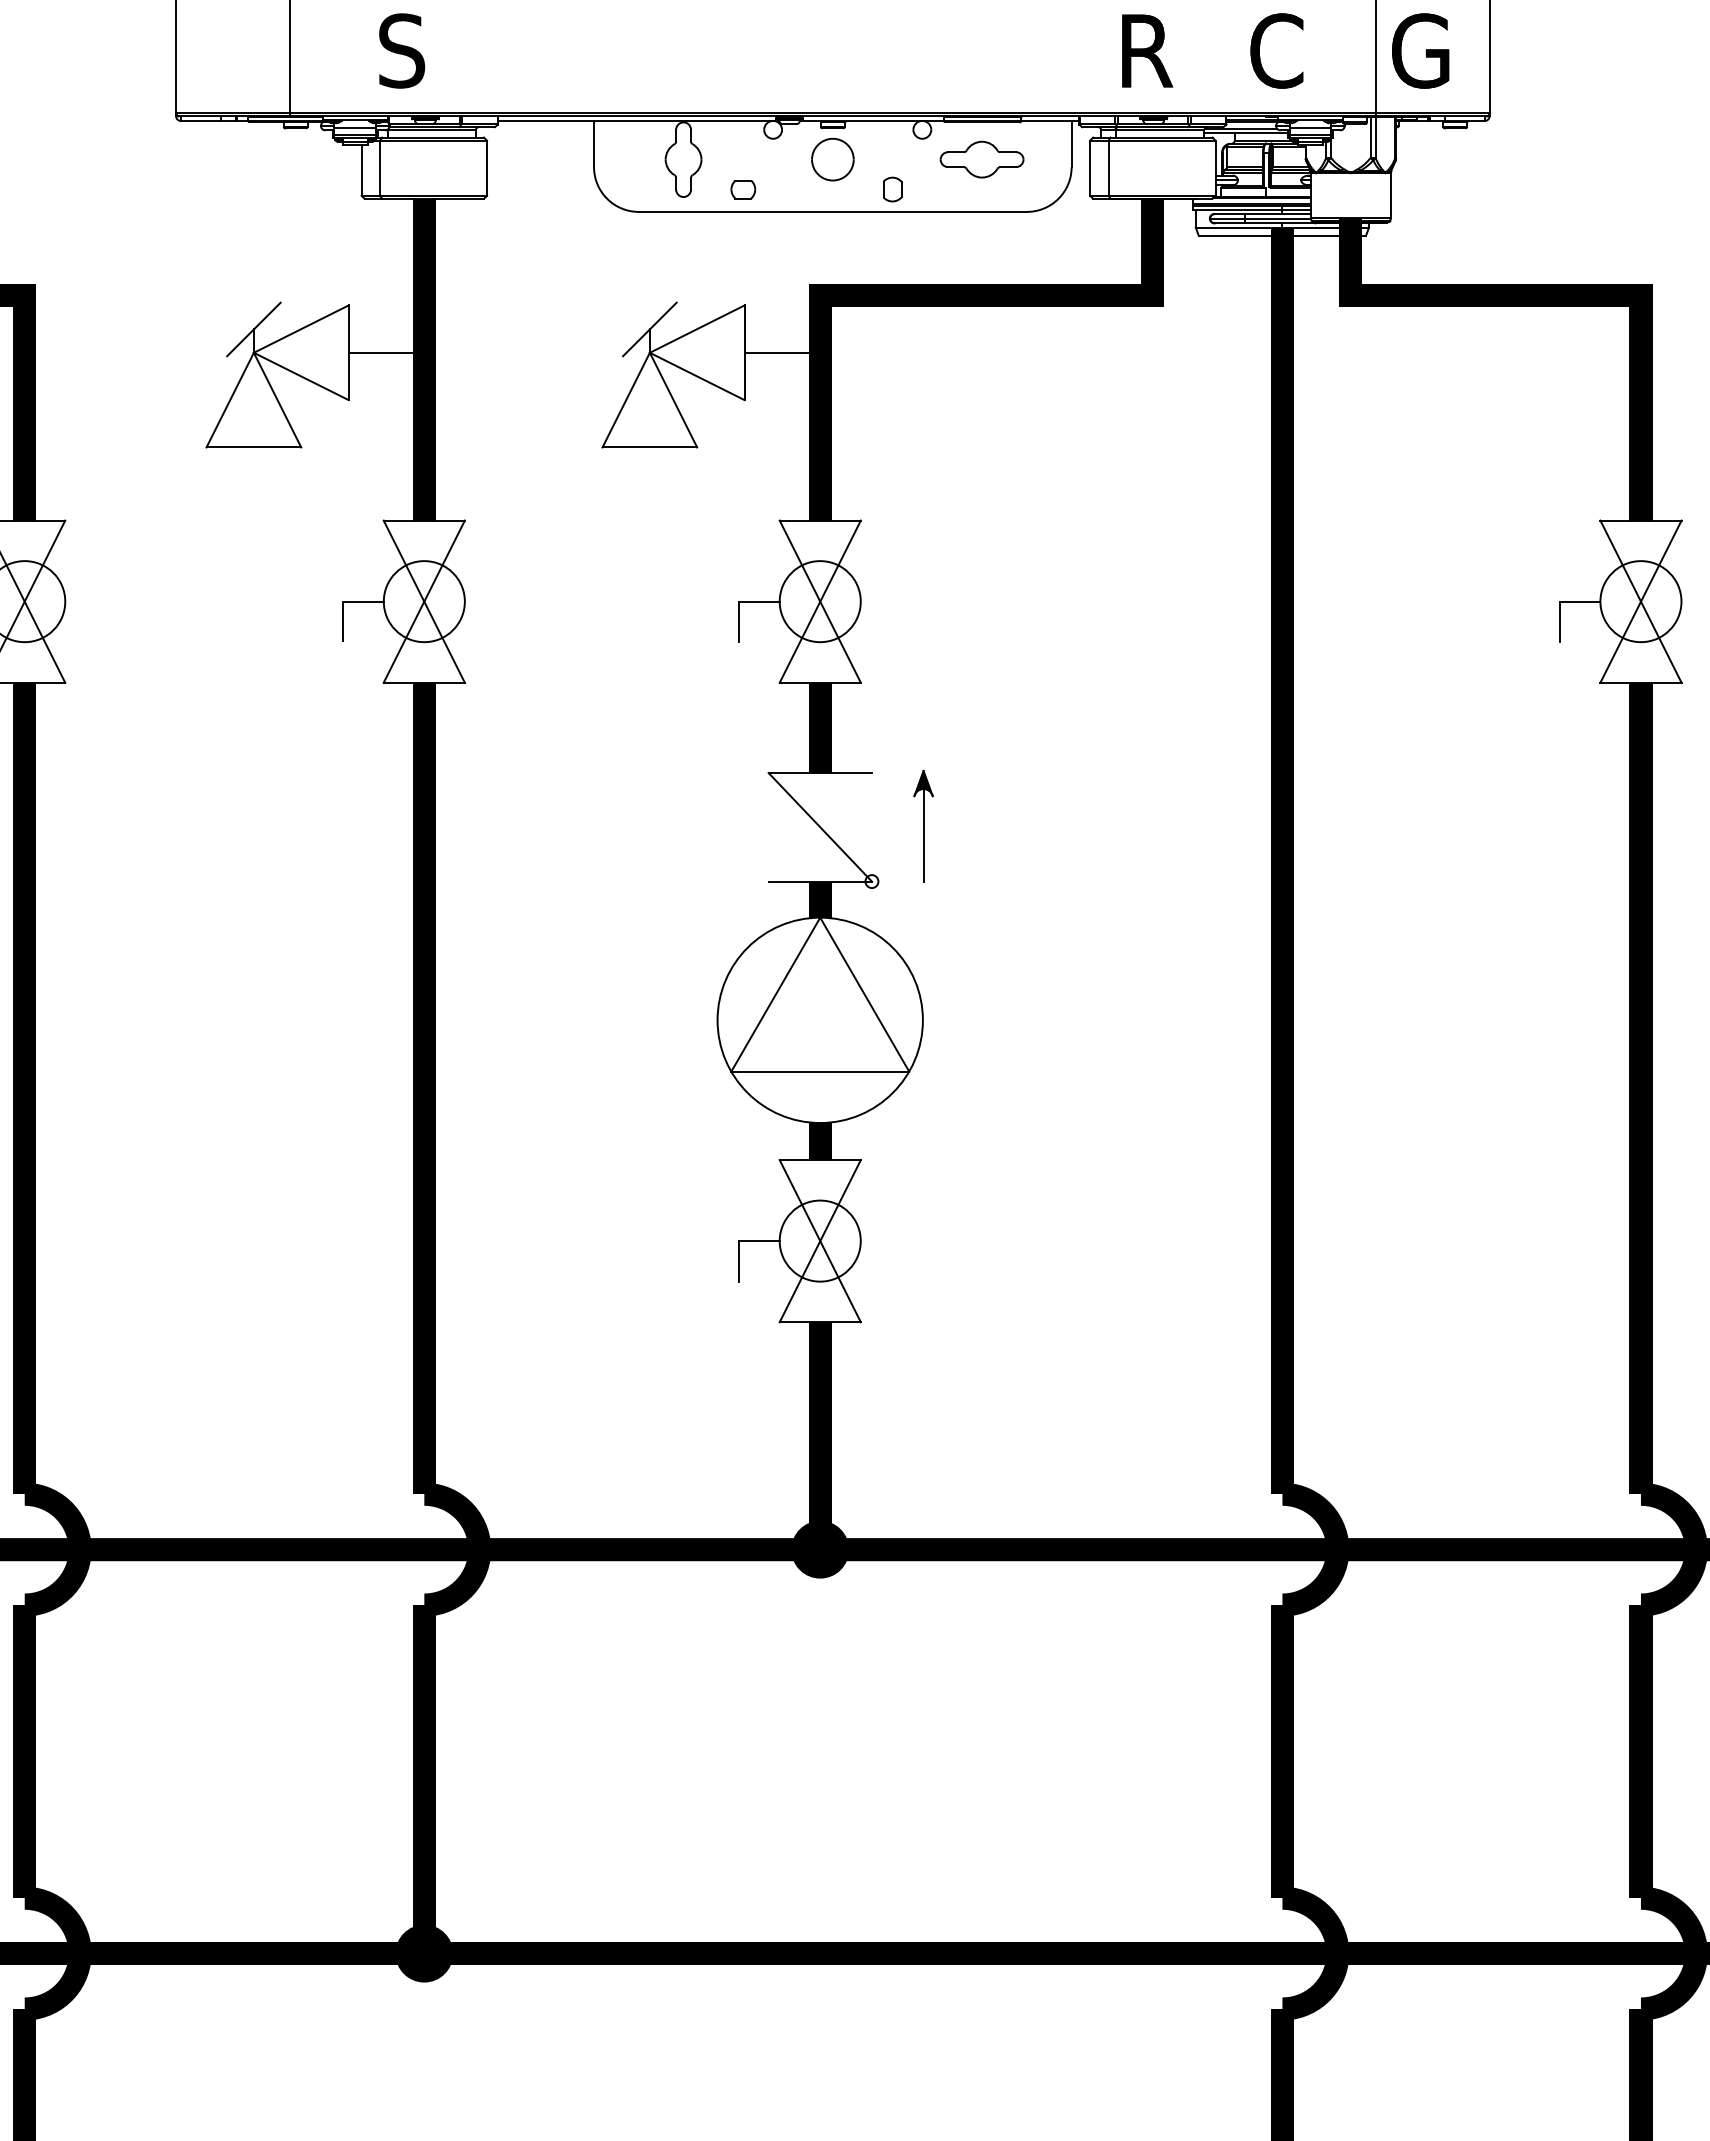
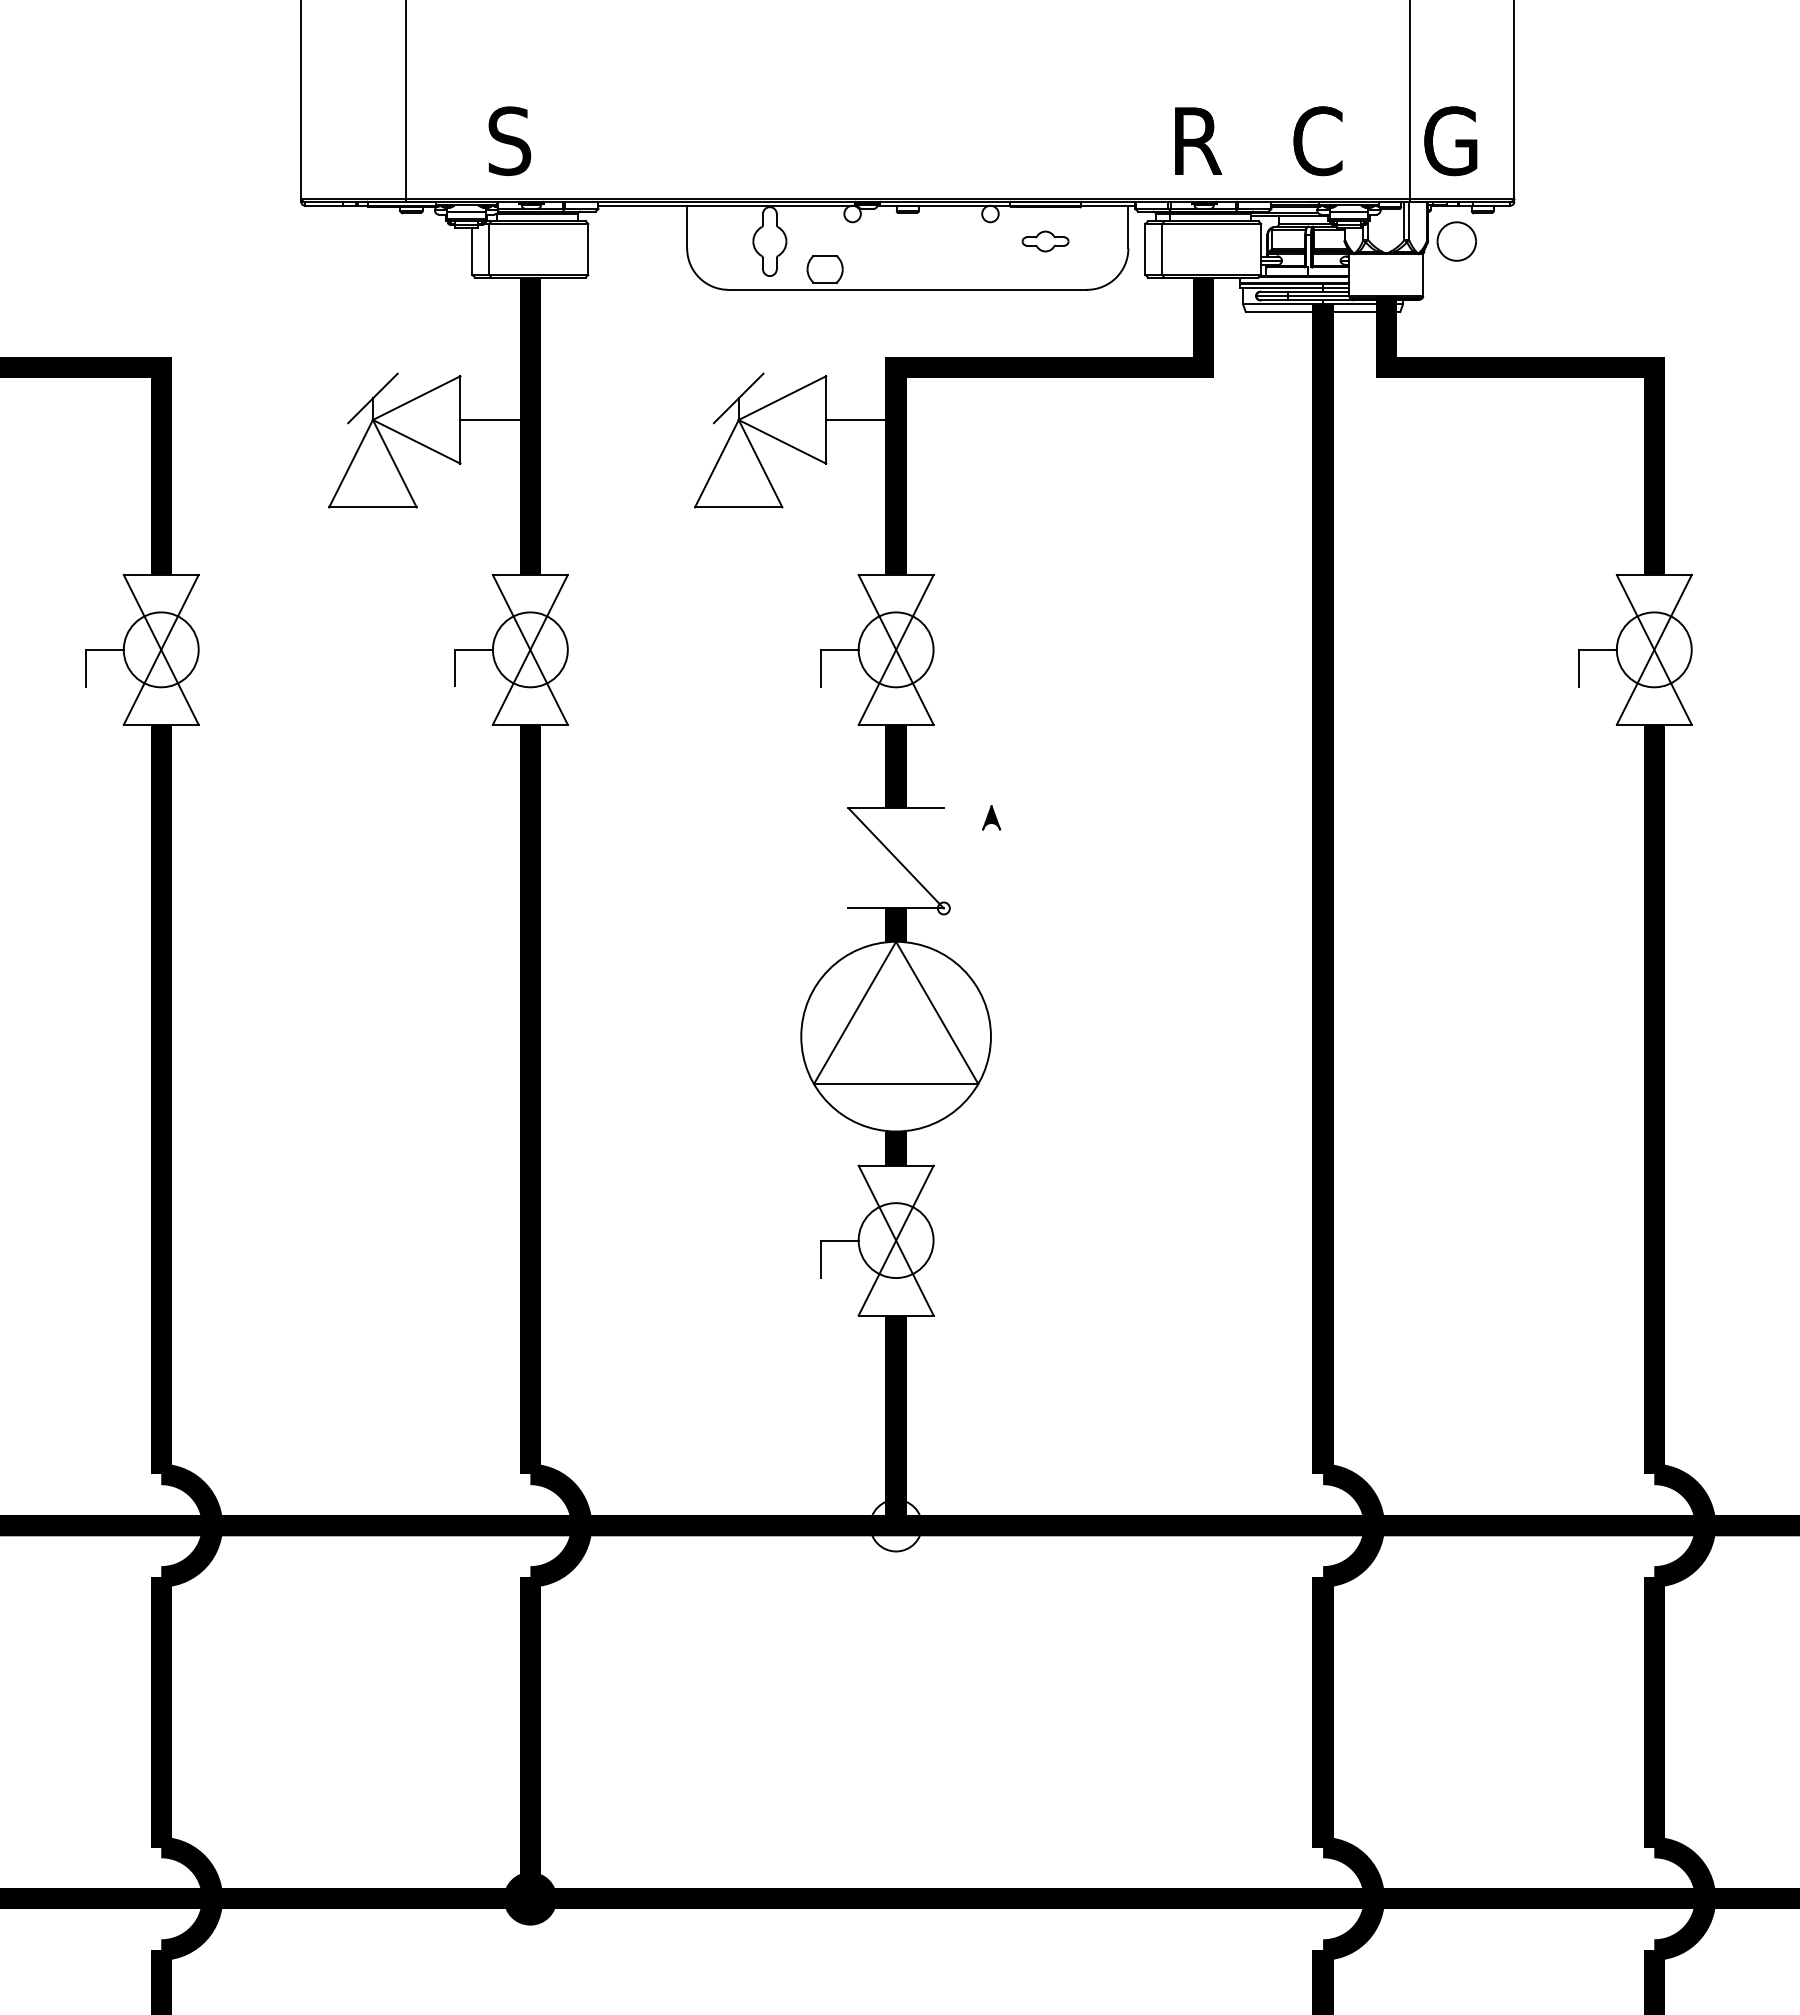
part: (832, 159) -> (1456, 241), moved
part: (981, 159) -> (1045, 241), size x0.6
part: (742, 188) -> (824, 268), size x1.6
part: (892, 189) -> (962, 269), removed
line: (923, 835) -> (991, 865), removed
fill: (820, 1549) -> (896, 1525), removed

